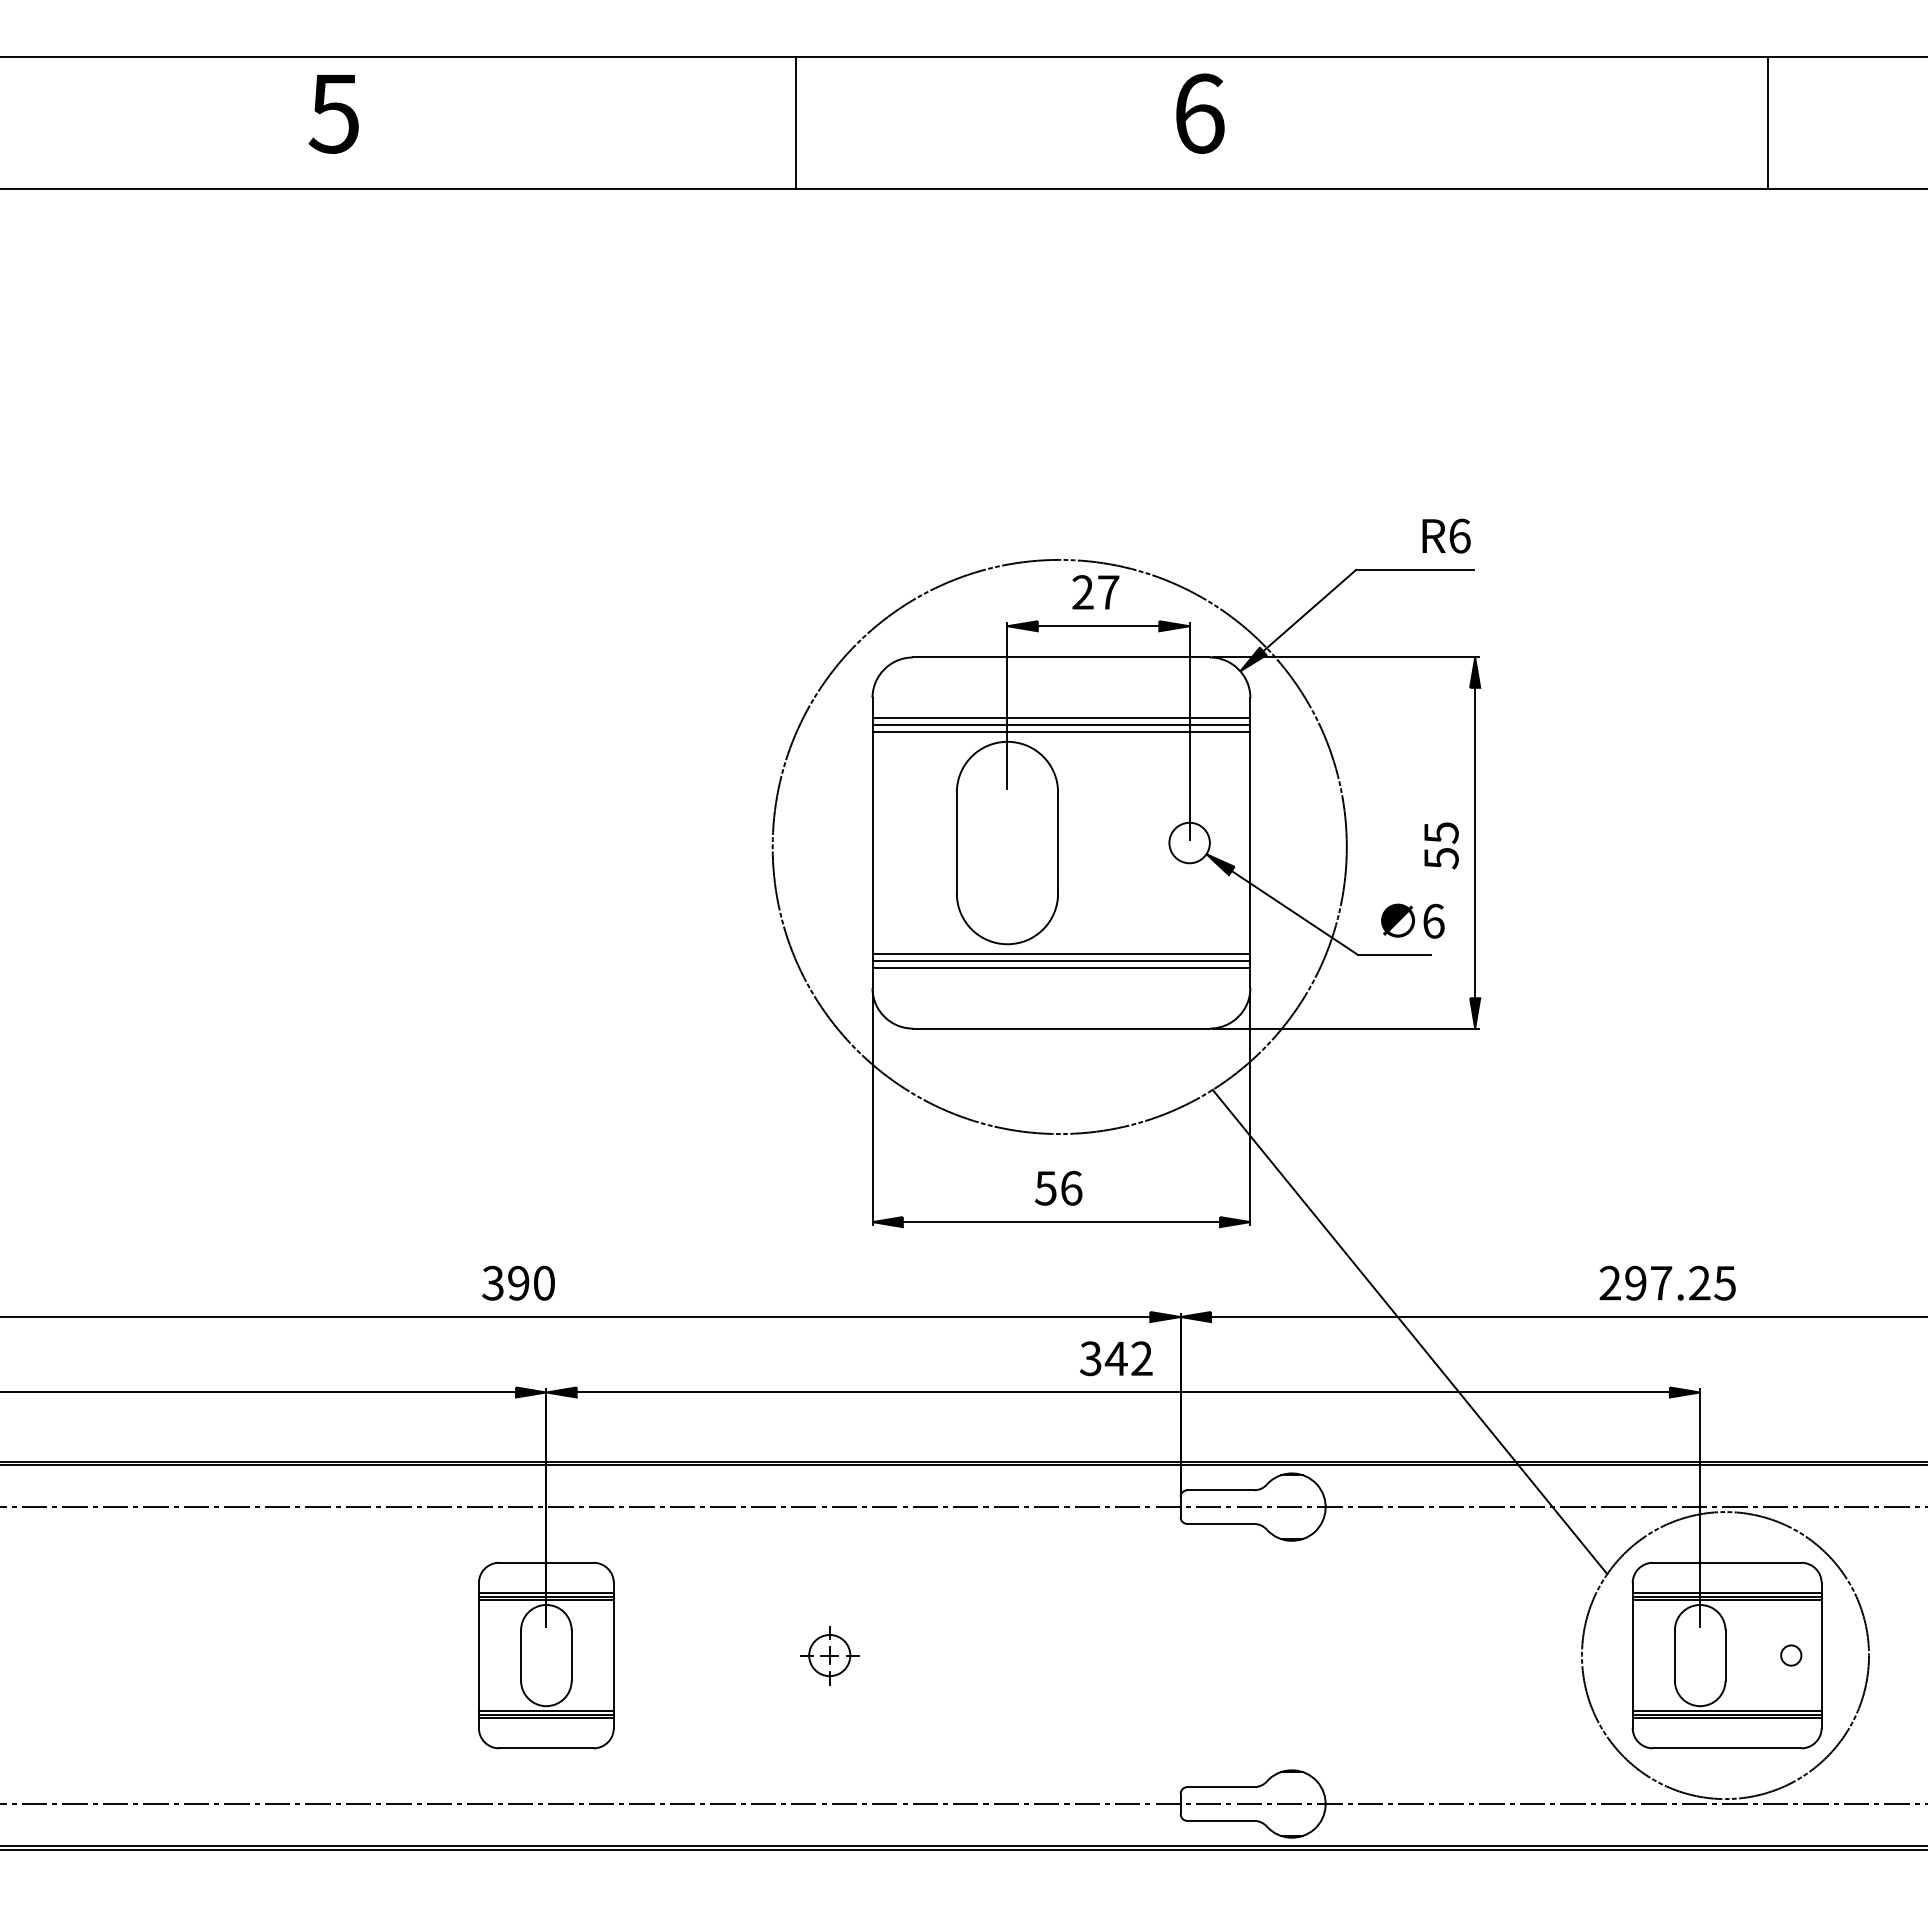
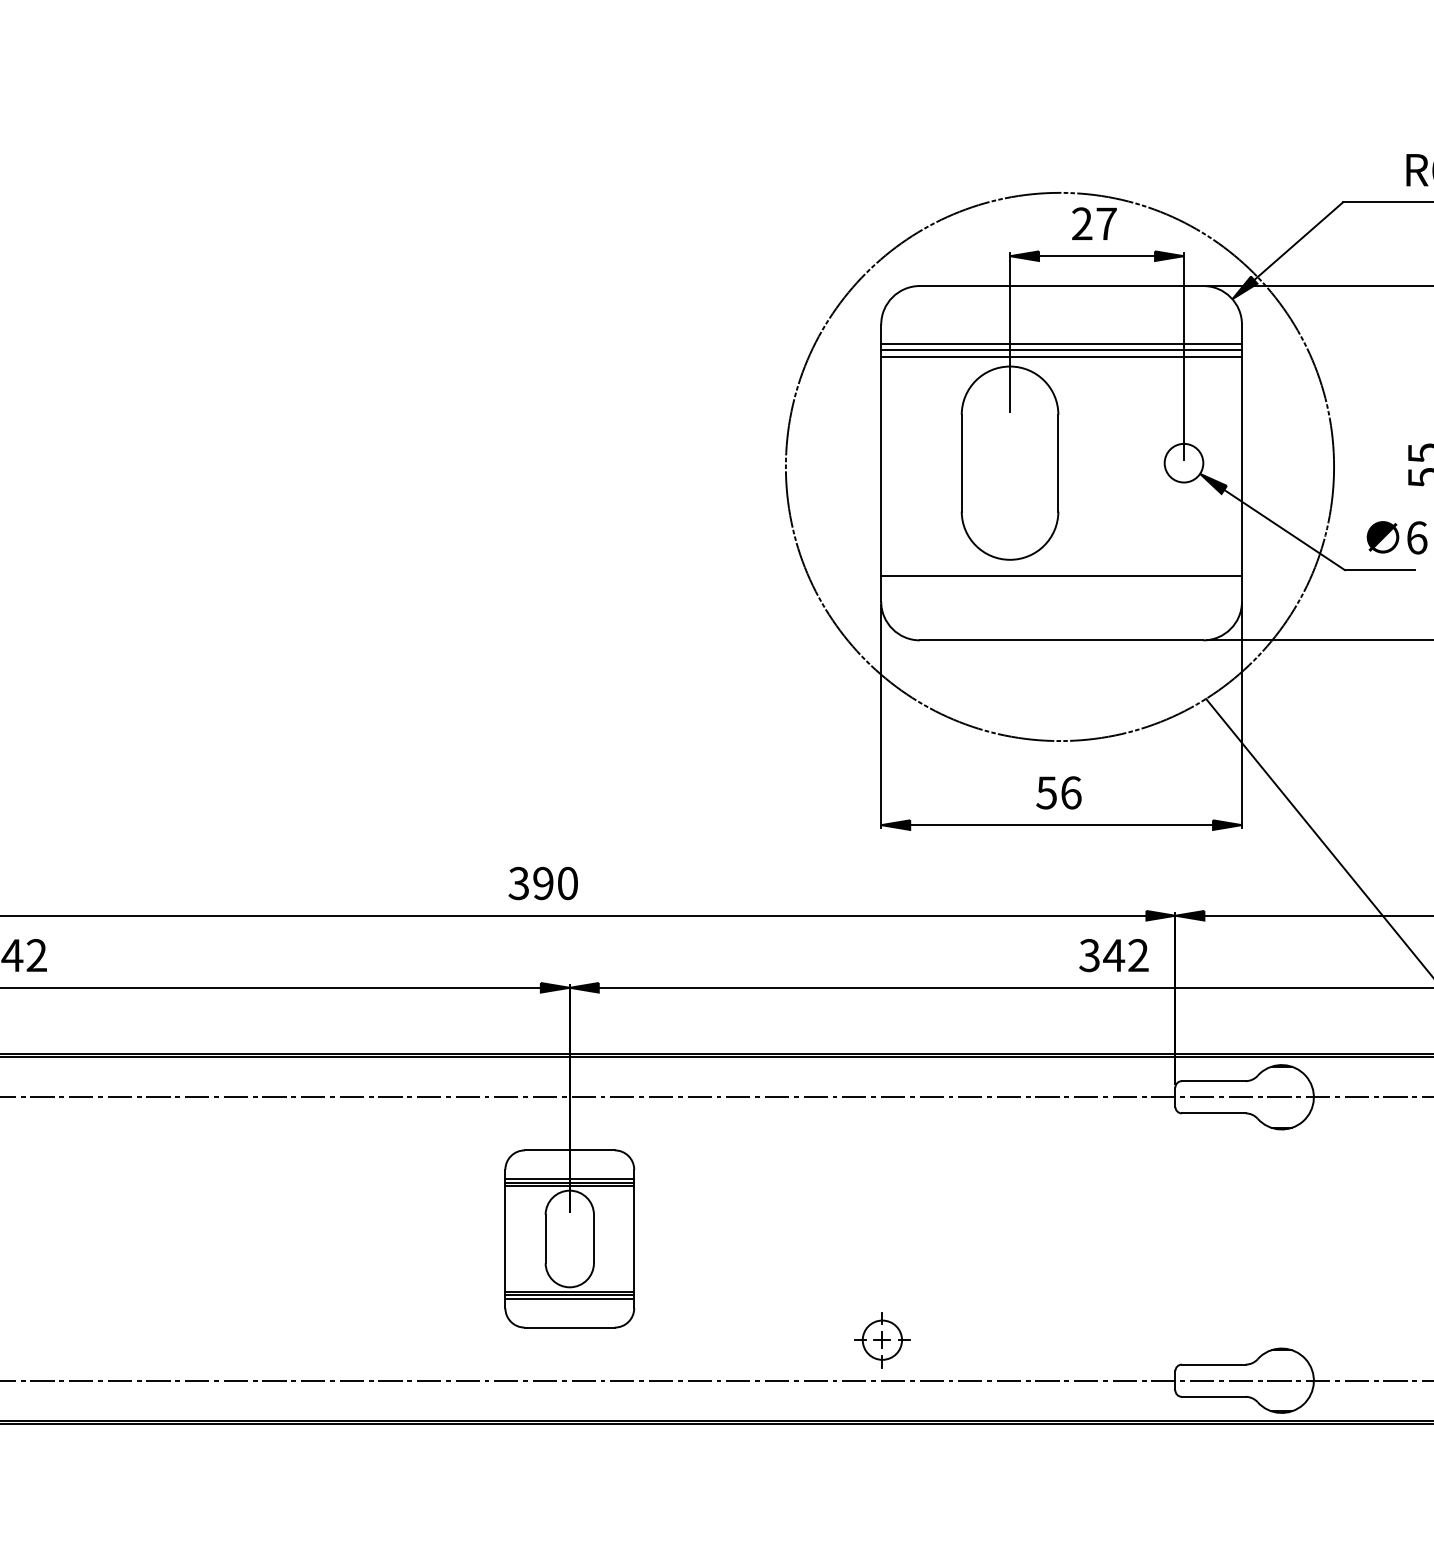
line: (1061, 954) -> (1061, 569), removed
line: (1061, 967) -> (1061, 582), removed
part: (829, 1655) -> (882, 1340), moved

